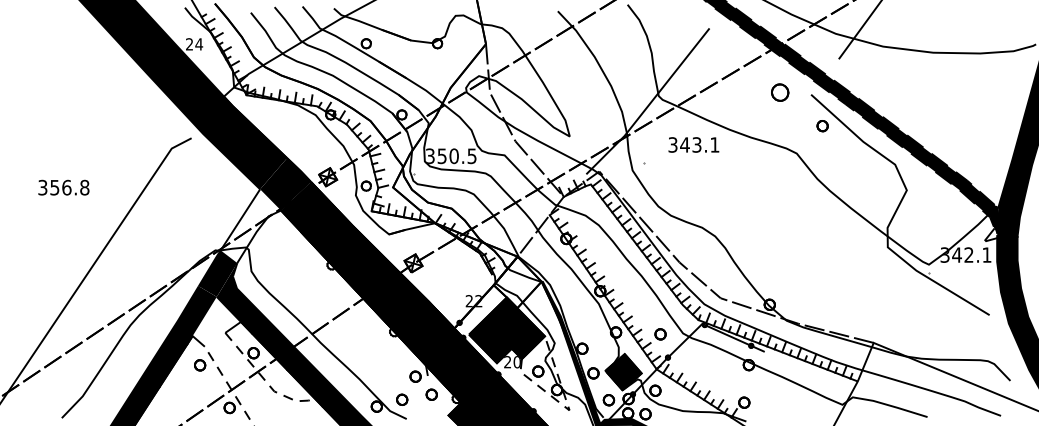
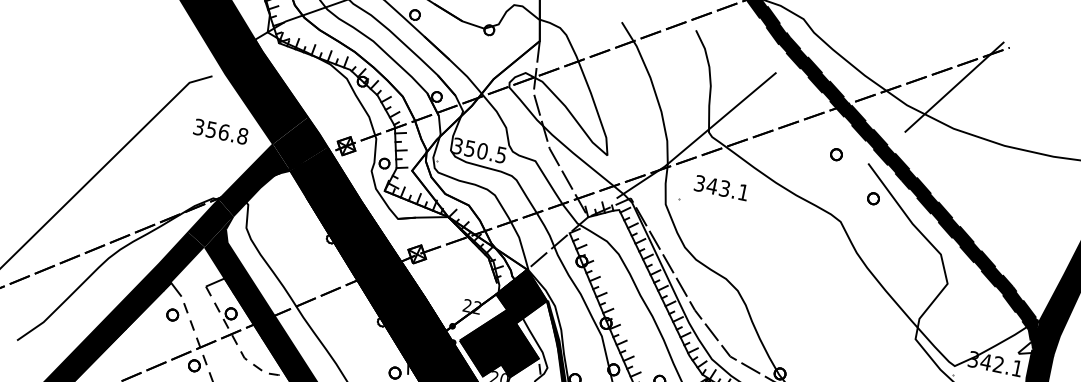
part: (780, 92) -> (836, 154), size x0.62
text: (693, 144) -> (721, 187), moved
text: (63, 187) -> (220, 131), moved
fill: (250, 226) -> (255, 180), added
fill: (517, 282) -> (521, 296), added

